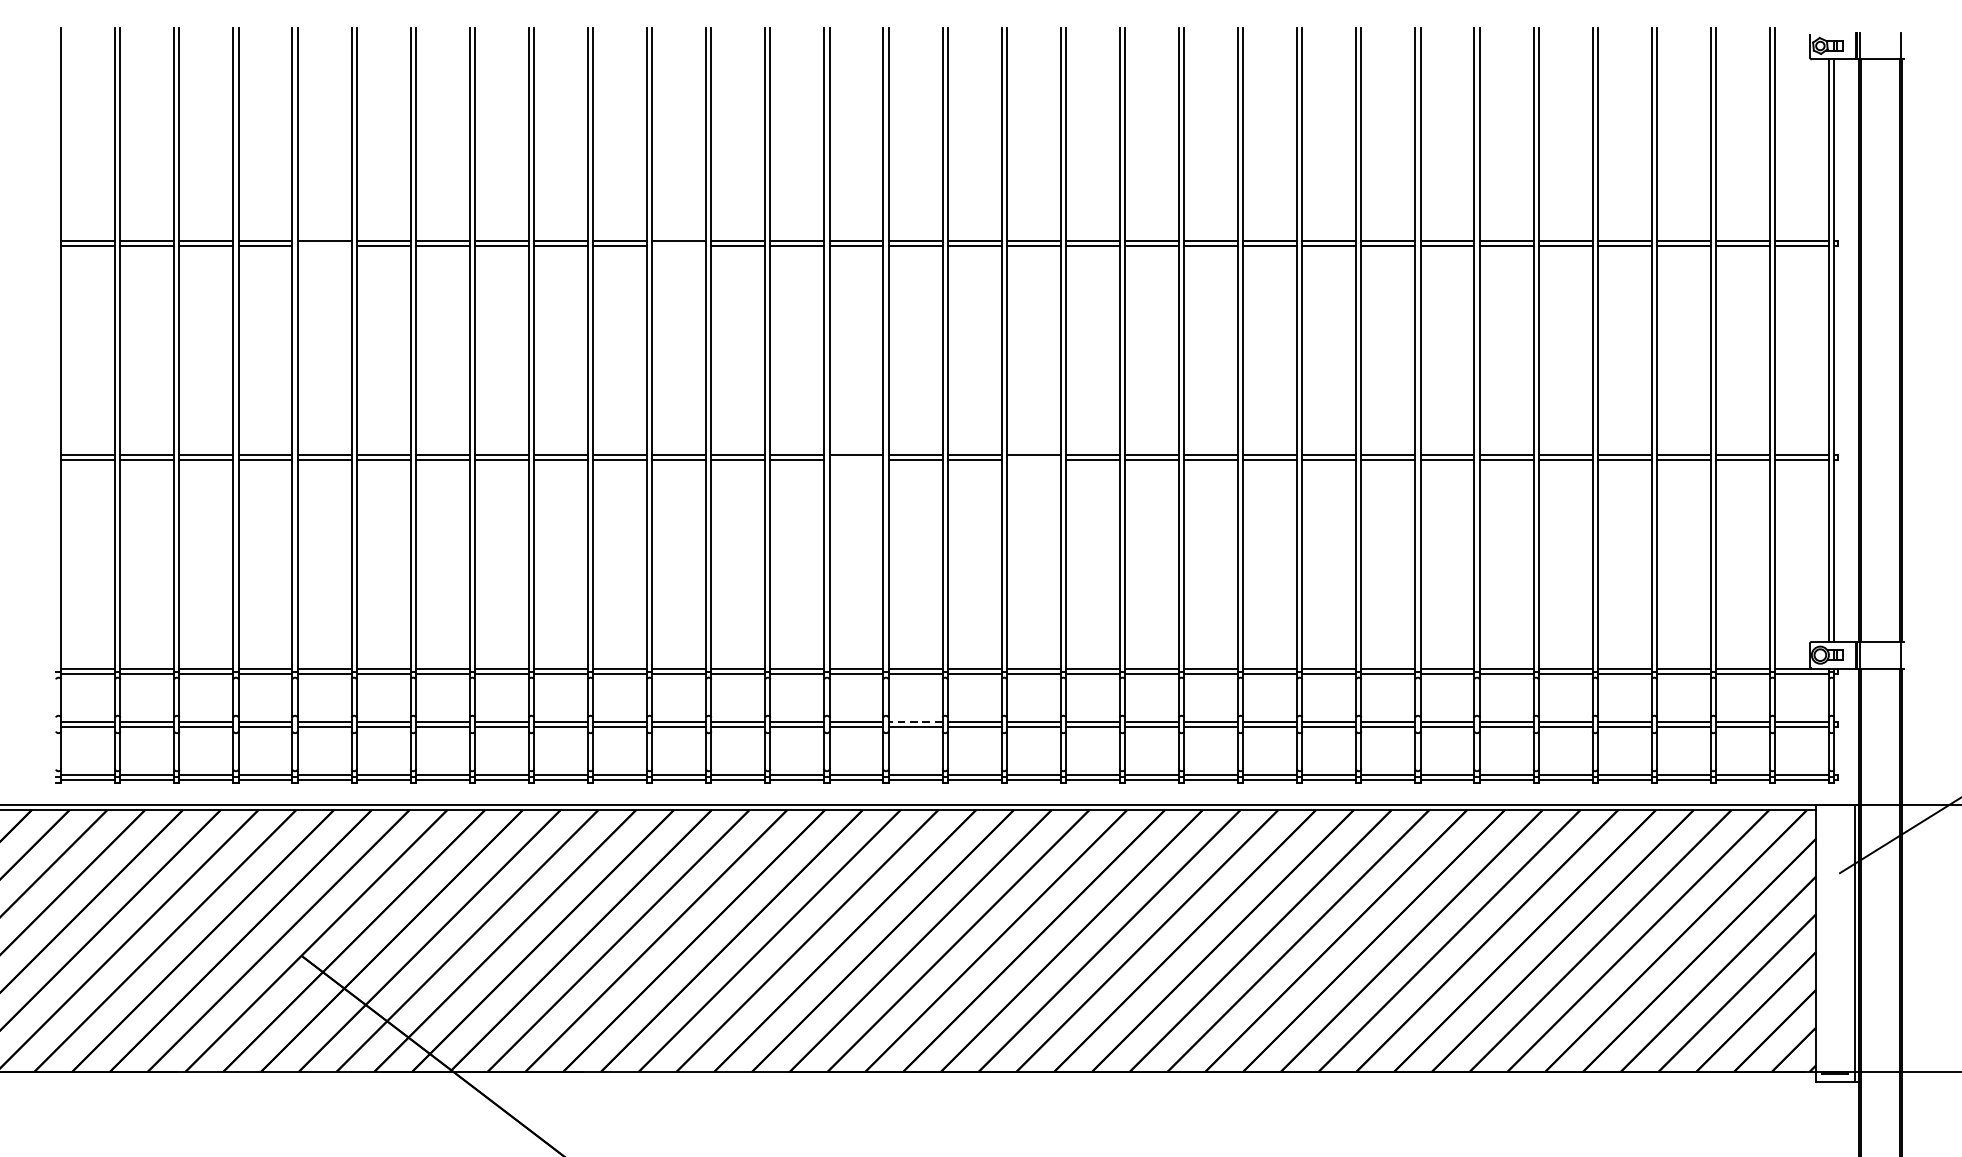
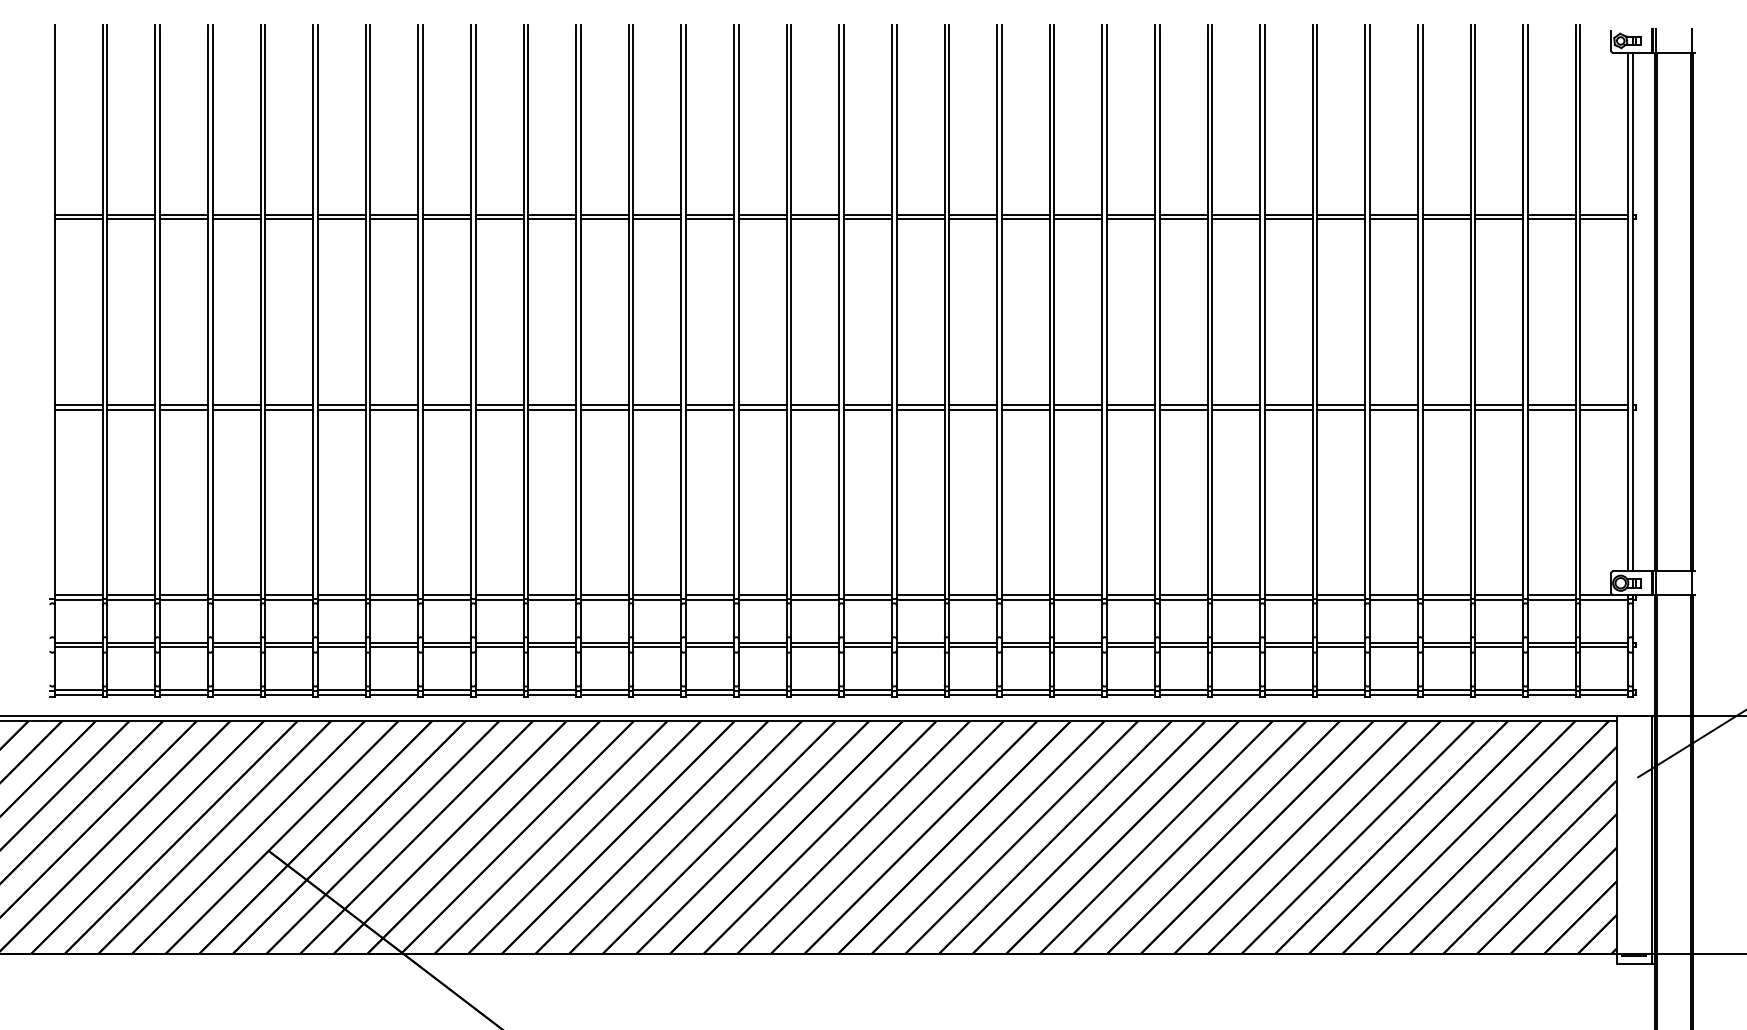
line: (324, 246) -> (289, 219), added
line: (678, 246) -> (604, 219), added
line: (856, 459) -> (762, 409), added
line: (1033, 459) -> (920, 409), added
line: (914, 721) -> (814, 642), dashed -> solid

